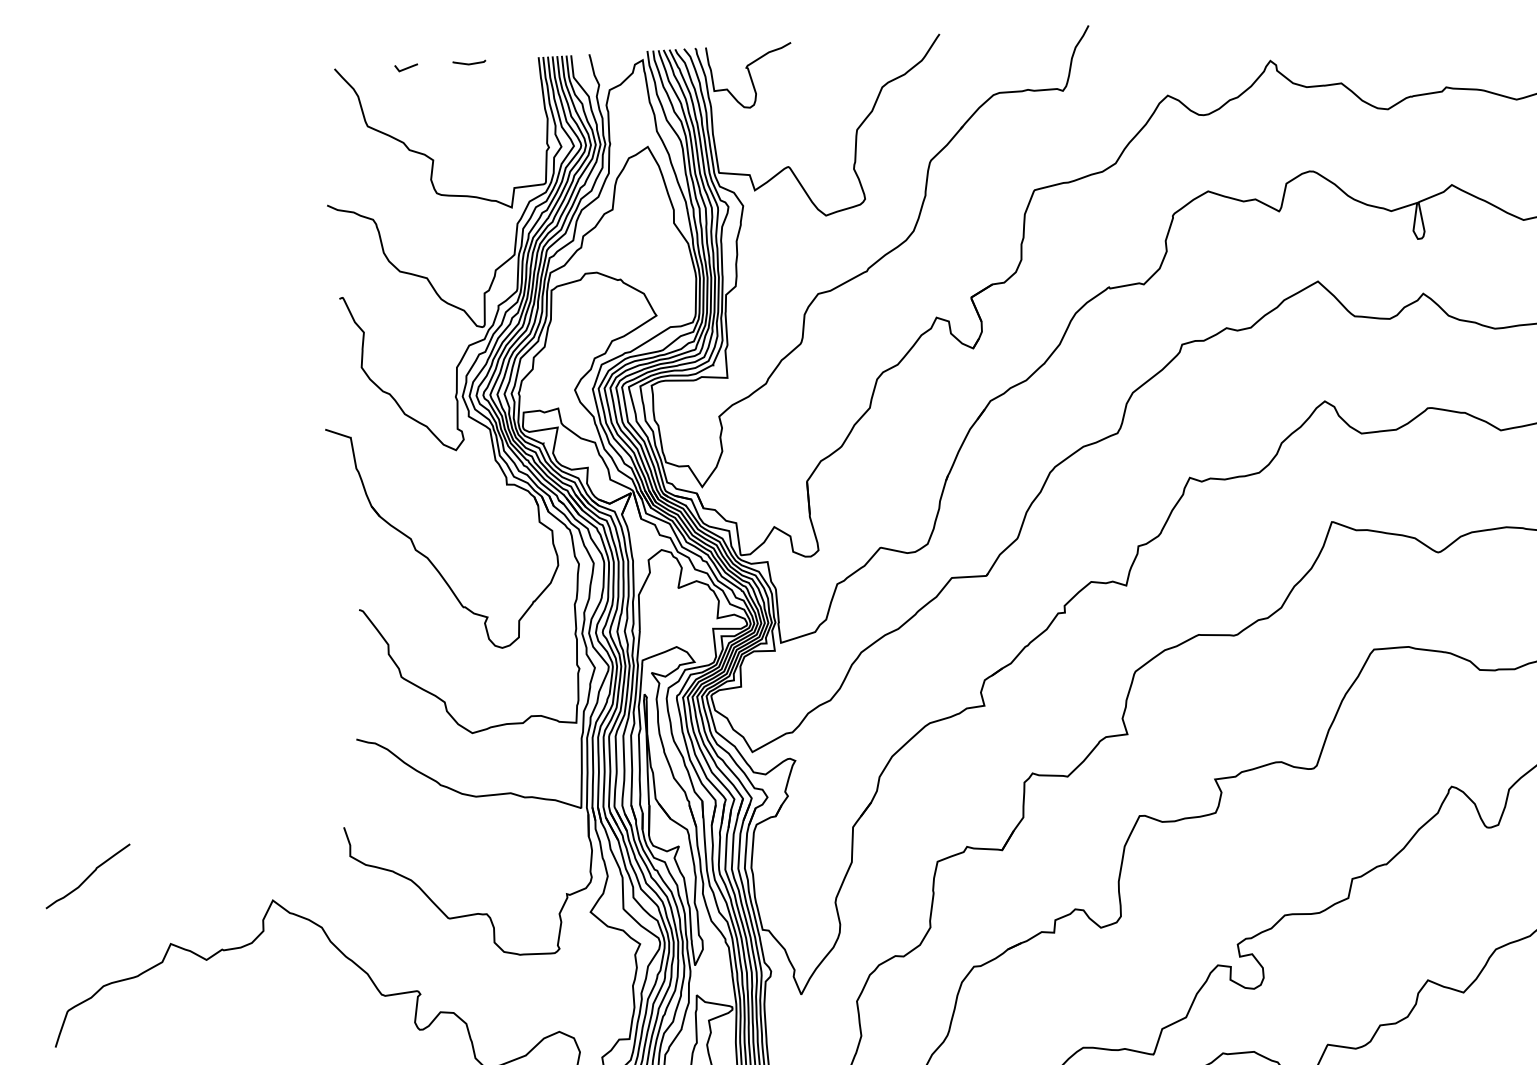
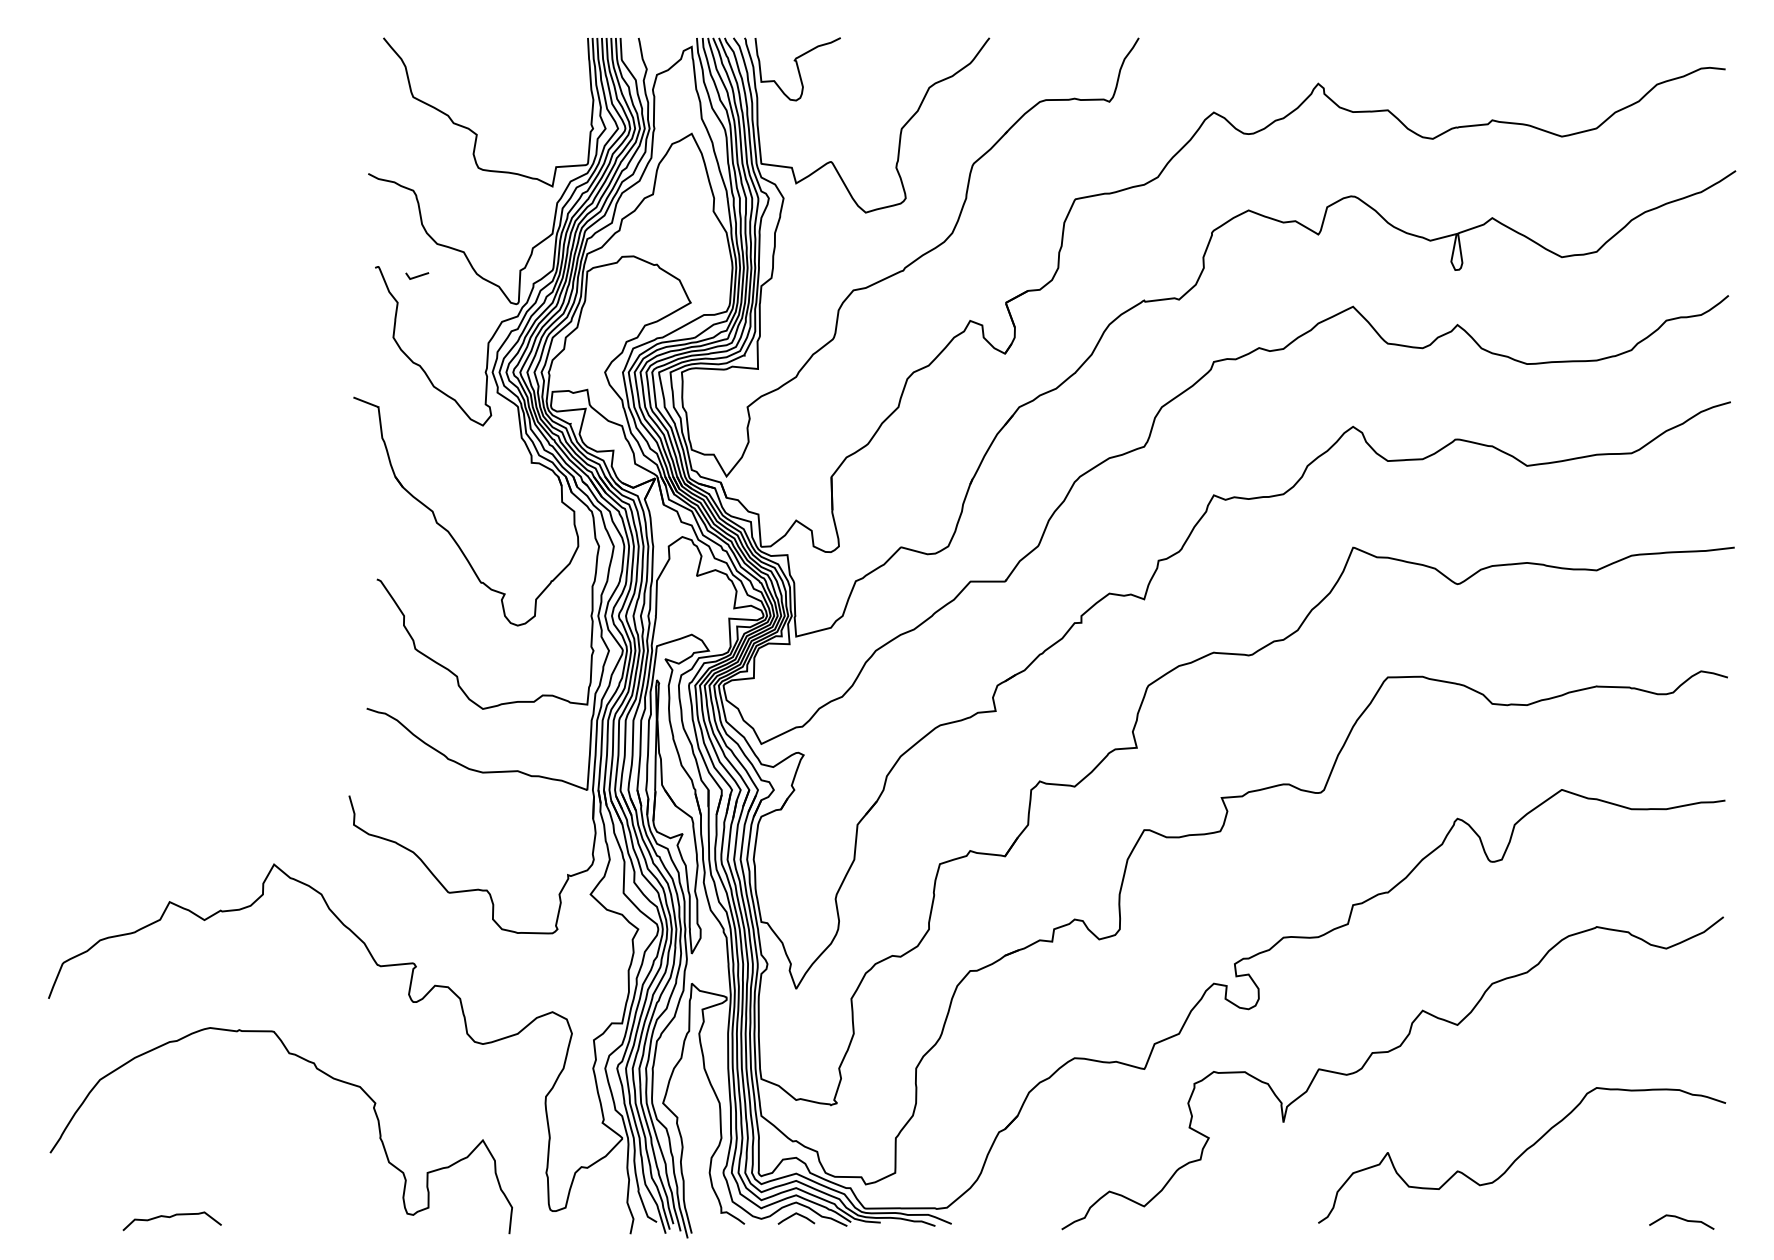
line: (469, 63) -> (518, 40), removed
line: (406, 67) -> (417, 275), moved
curve: (88, 876) -> (91, 829), removed

